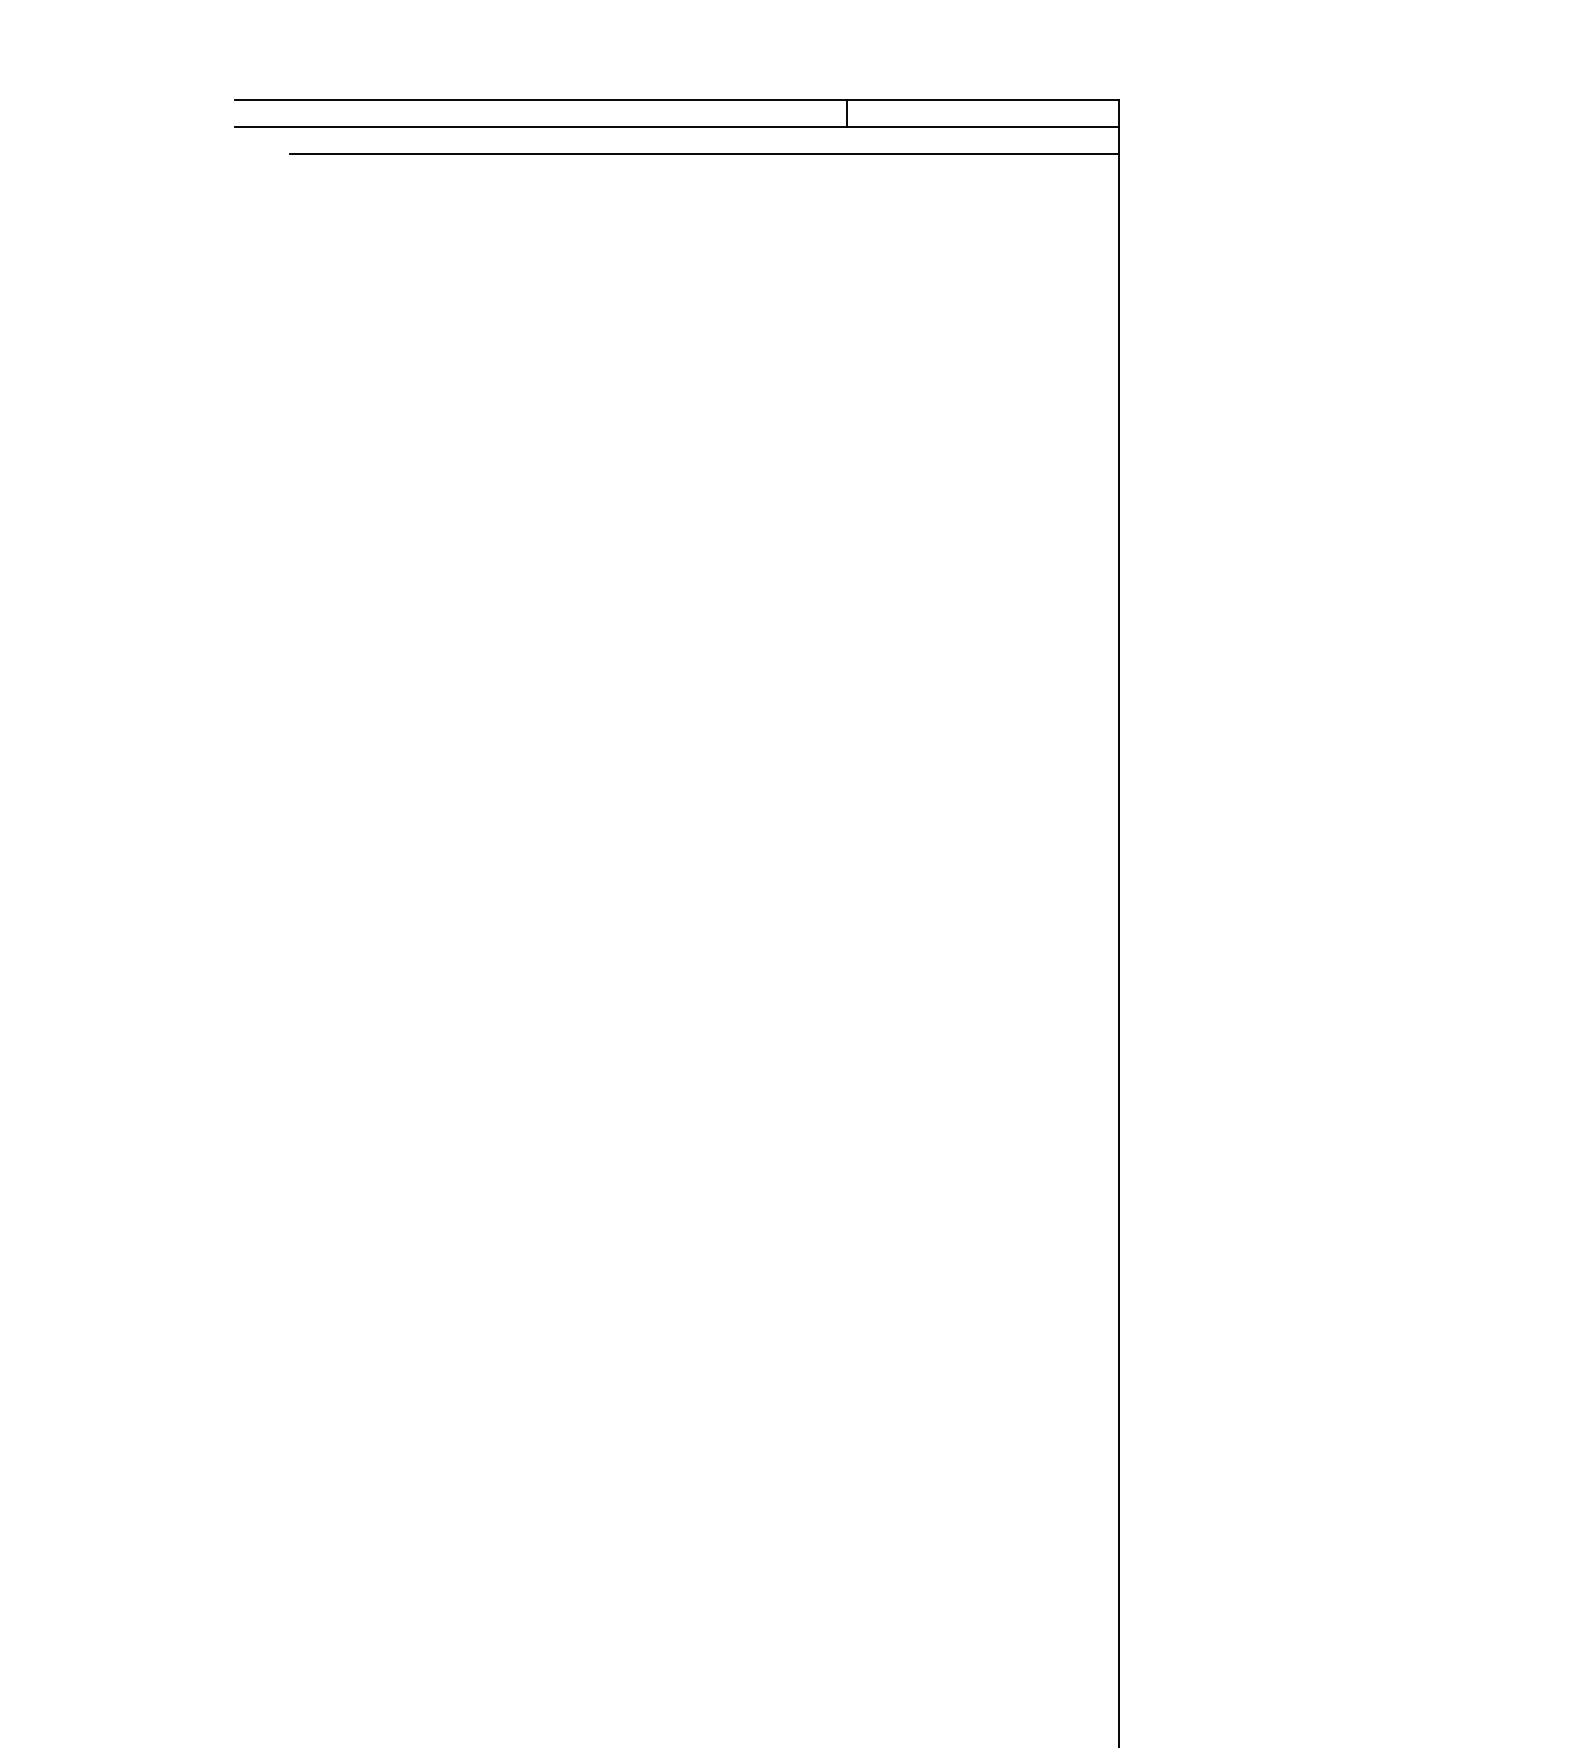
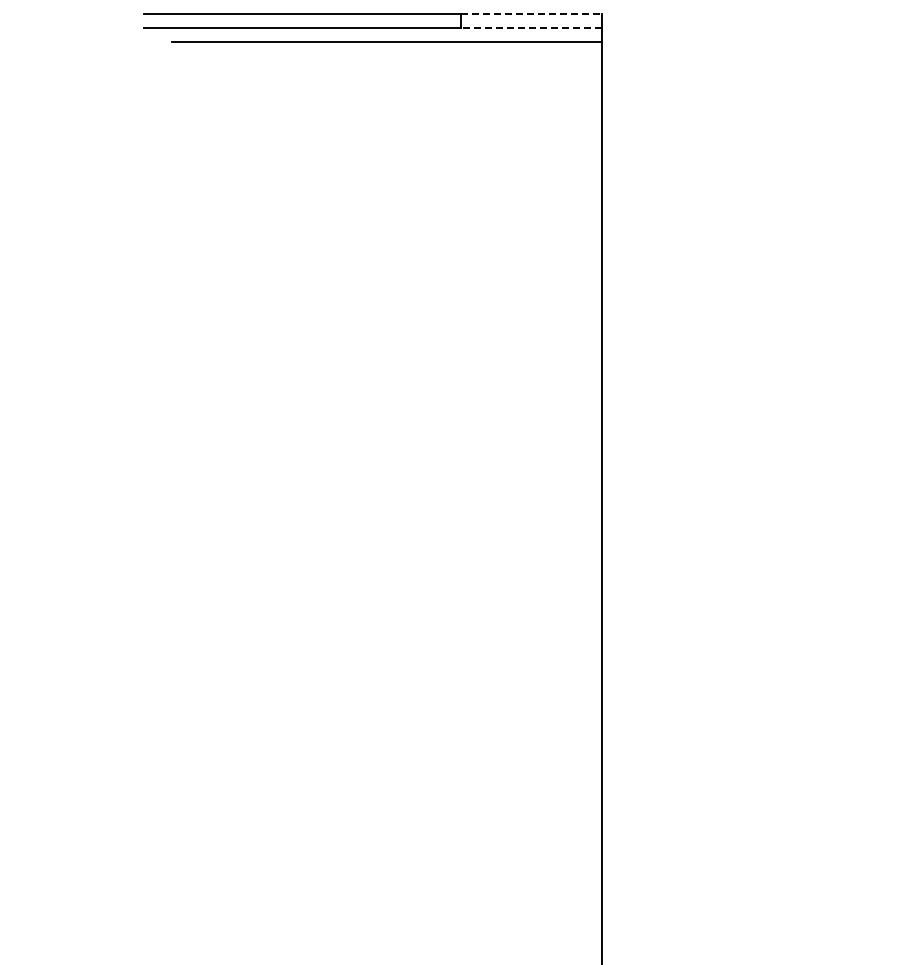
line: (983, 100) -> (531, 14), solid -> dashed
line: (981, 127) -> (530, 28), solid -> dashed

